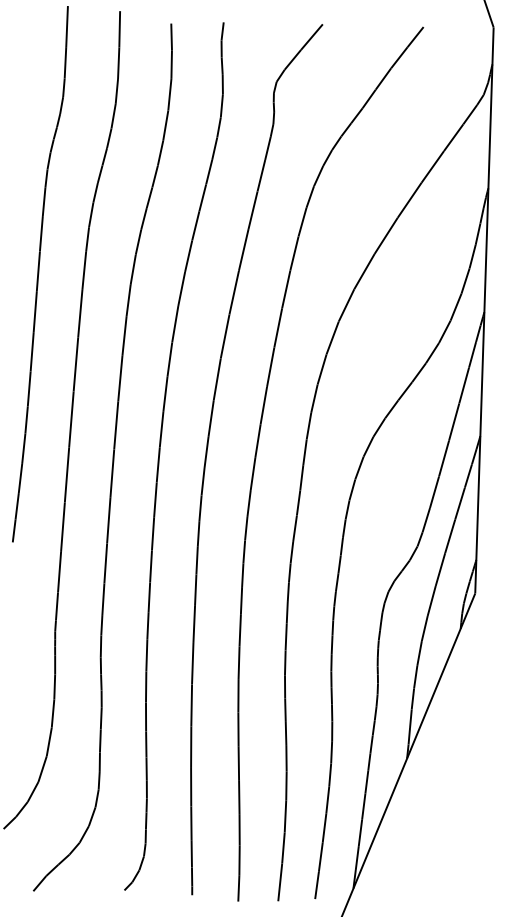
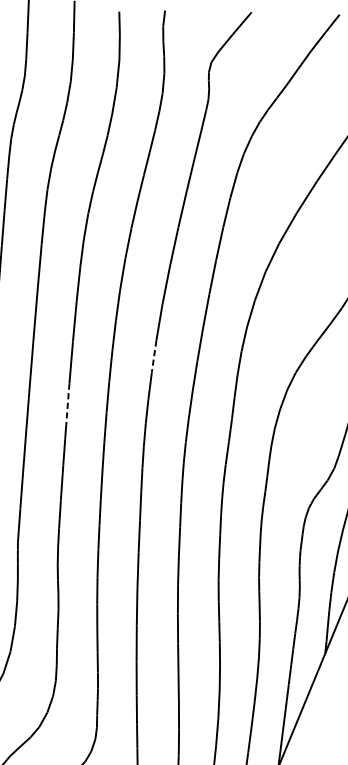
line: (211, 418) -> (154, 356), solid -> dashed
line: (112, 474) -> (67, 405), solid -> dashed

